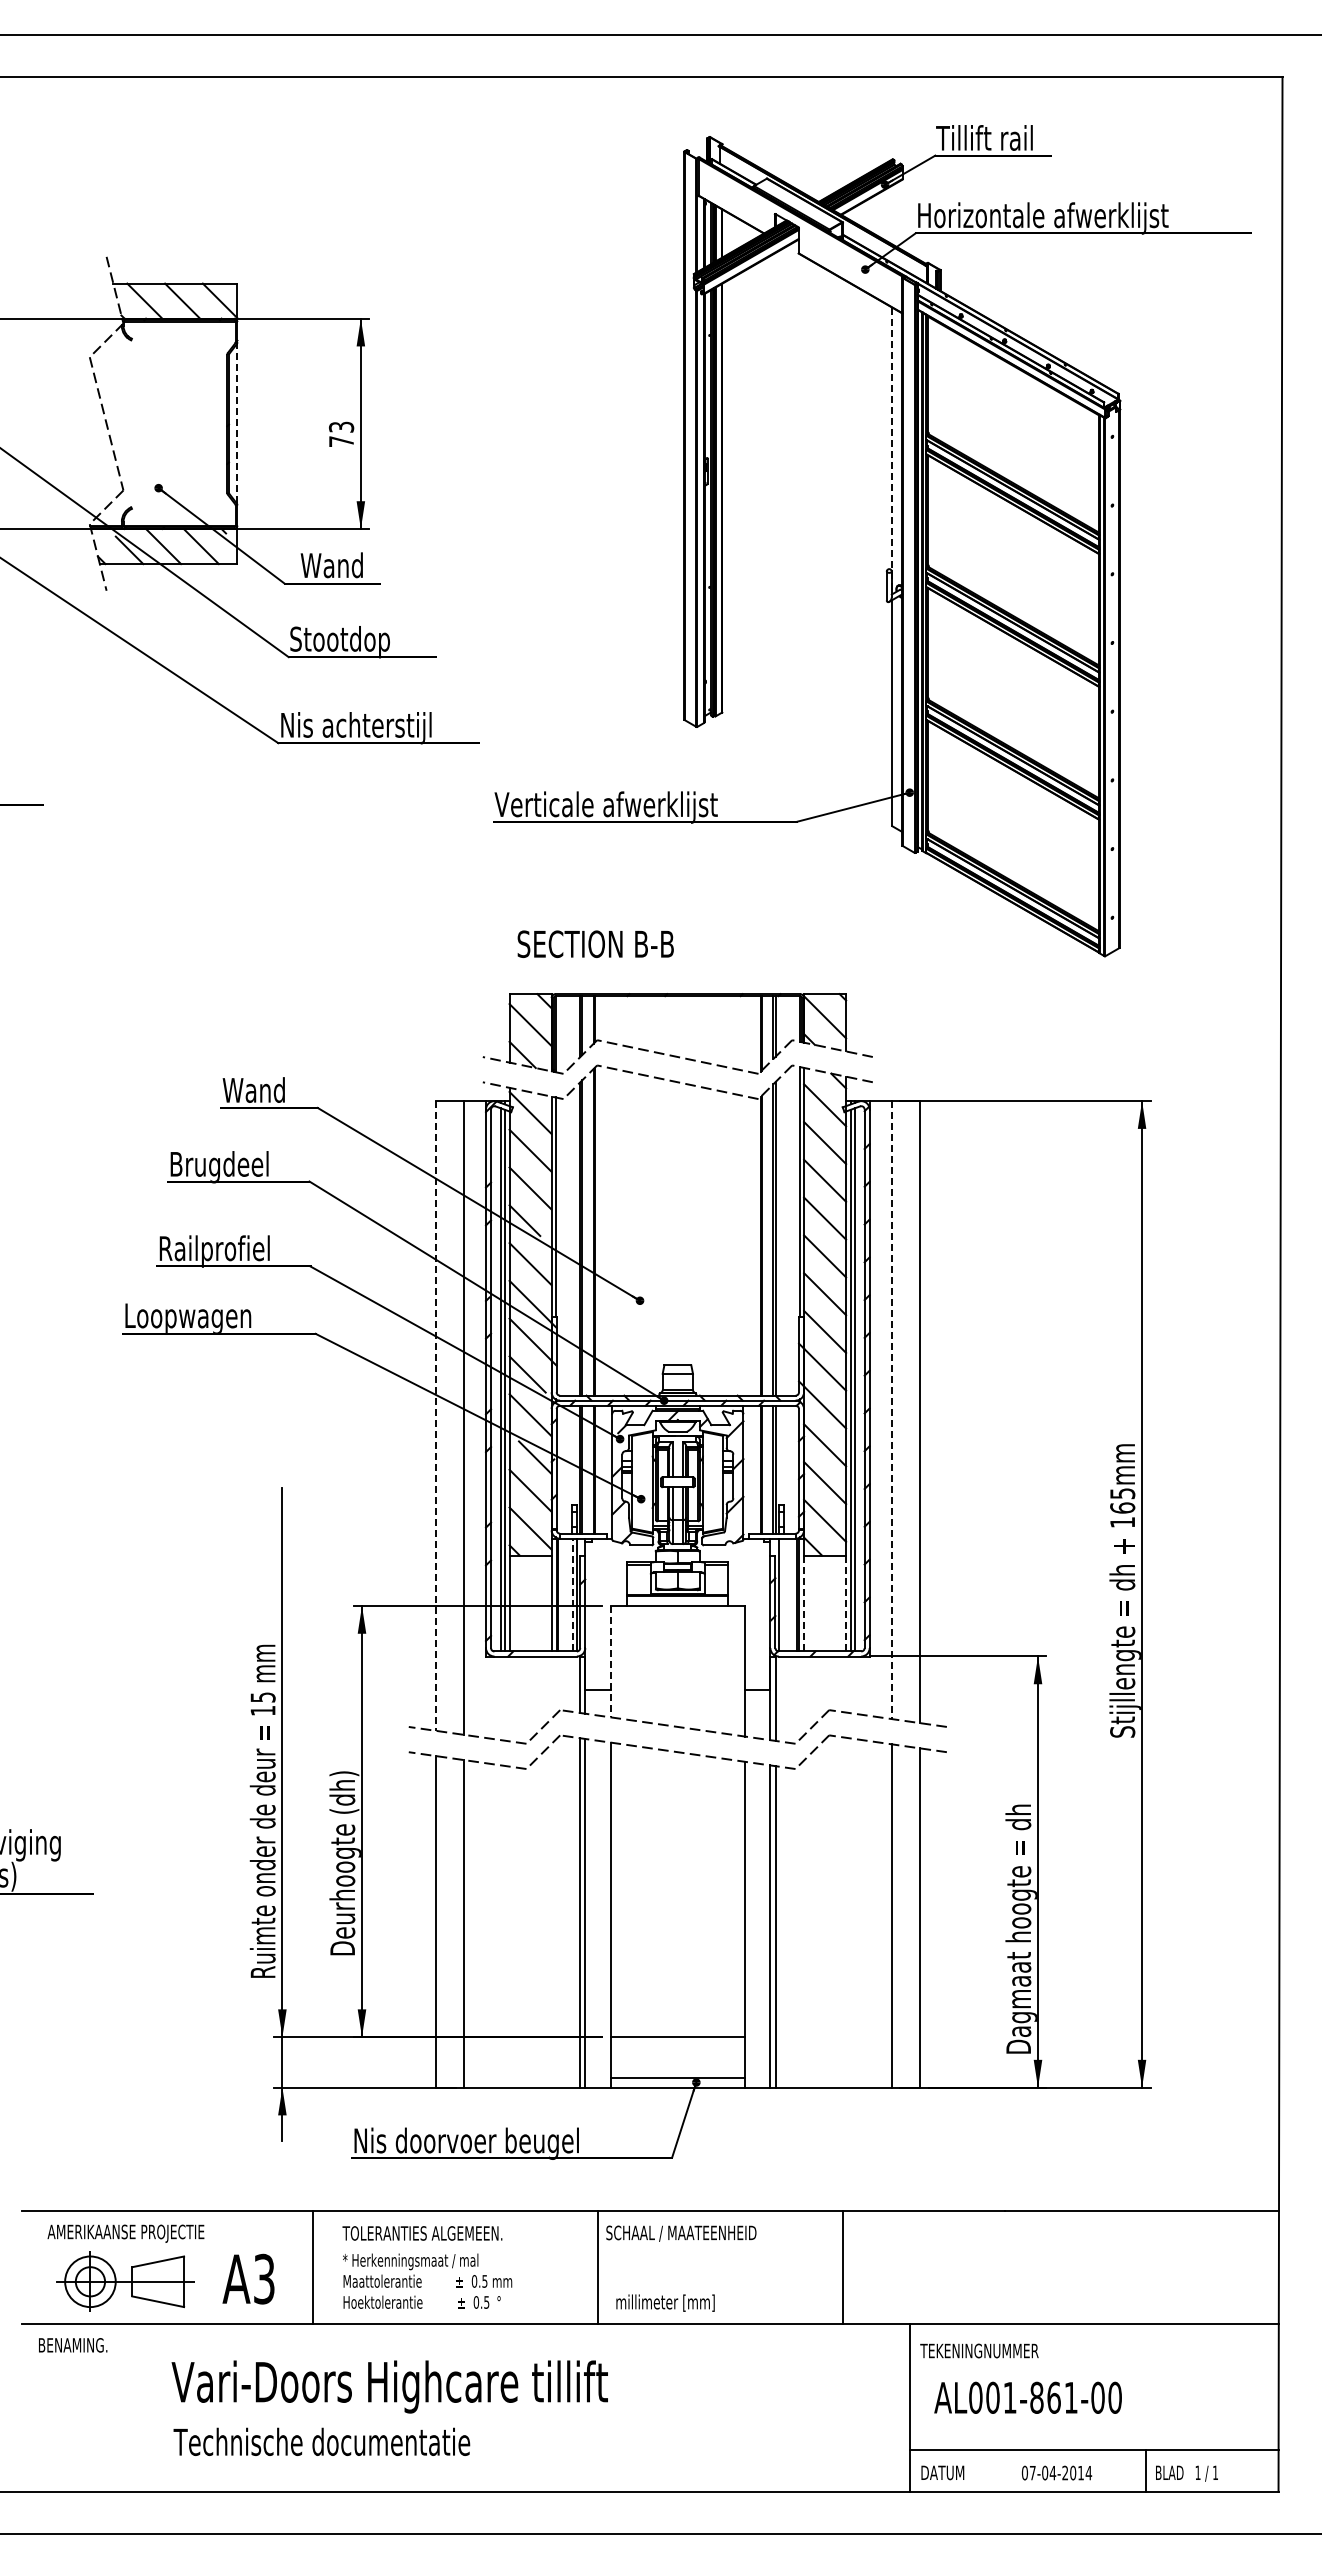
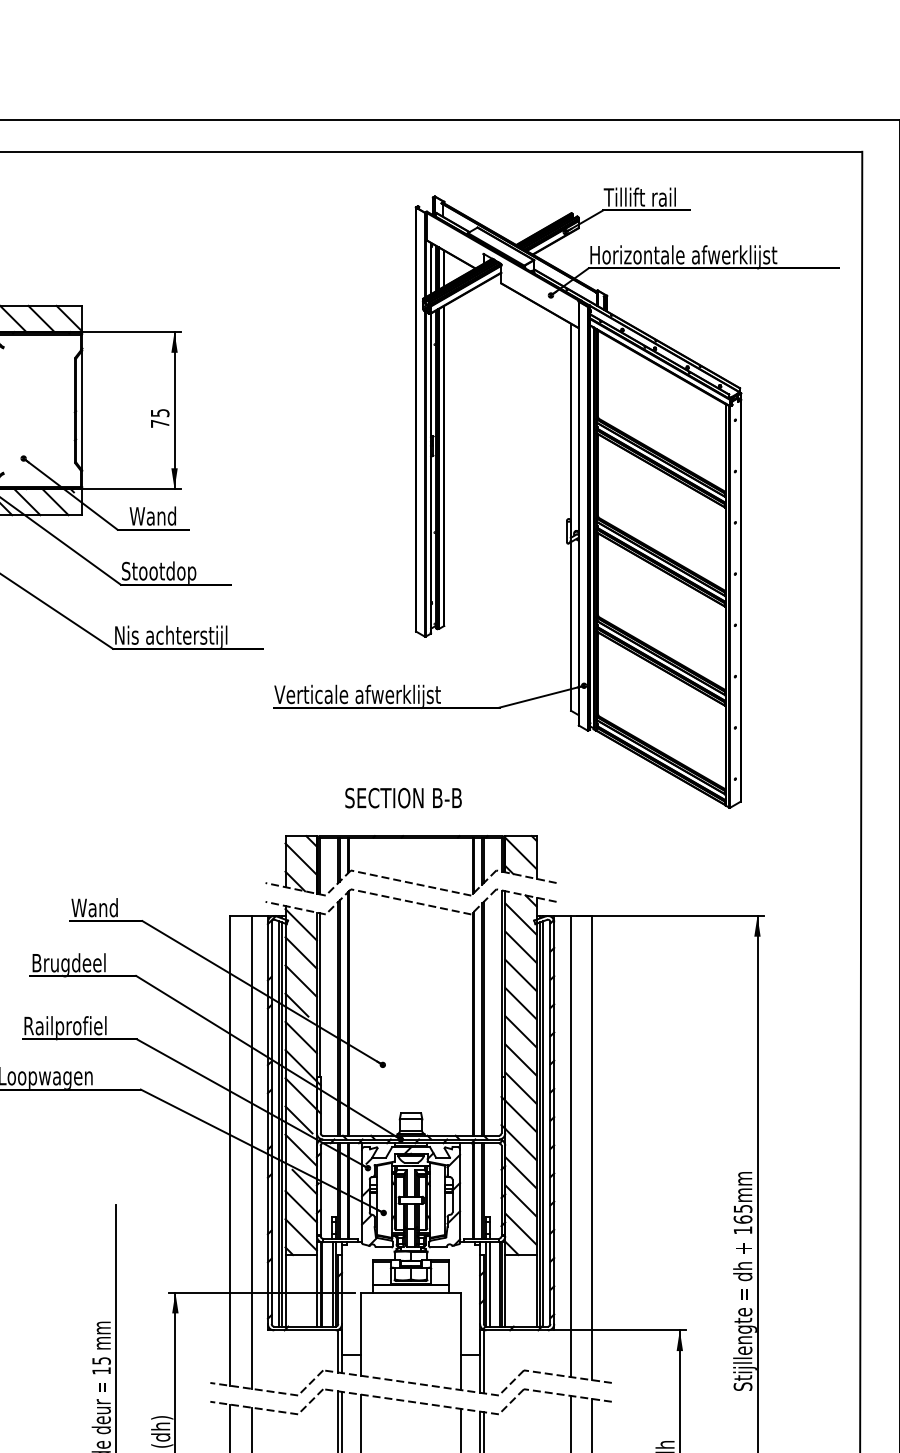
line: (237, 423) -> (82, 410), dashed -> solid
text: (340, 426) -> (159, 412), 73 -> 75
line: (892, 451) -> (571, 431), dashed -> solid
text: (595, 943) -> (403, 797), moved
line: (891, 1410) -> (570, 1146), dashed -> solid
line: (435, 1415) -> (230, 1150), dashed -> solid
line: (572, 1594) -> (332, 1284), dashed -> solid
line: (783, 1594) -> (489, 1284), added
line: (804, 1603) -> (505, 1290), dashed -> solid
line: (846, 1603) -> (536, 1290), dashed -> solid
line: (610, 1661) -> (360, 1334), dashed -> solid

